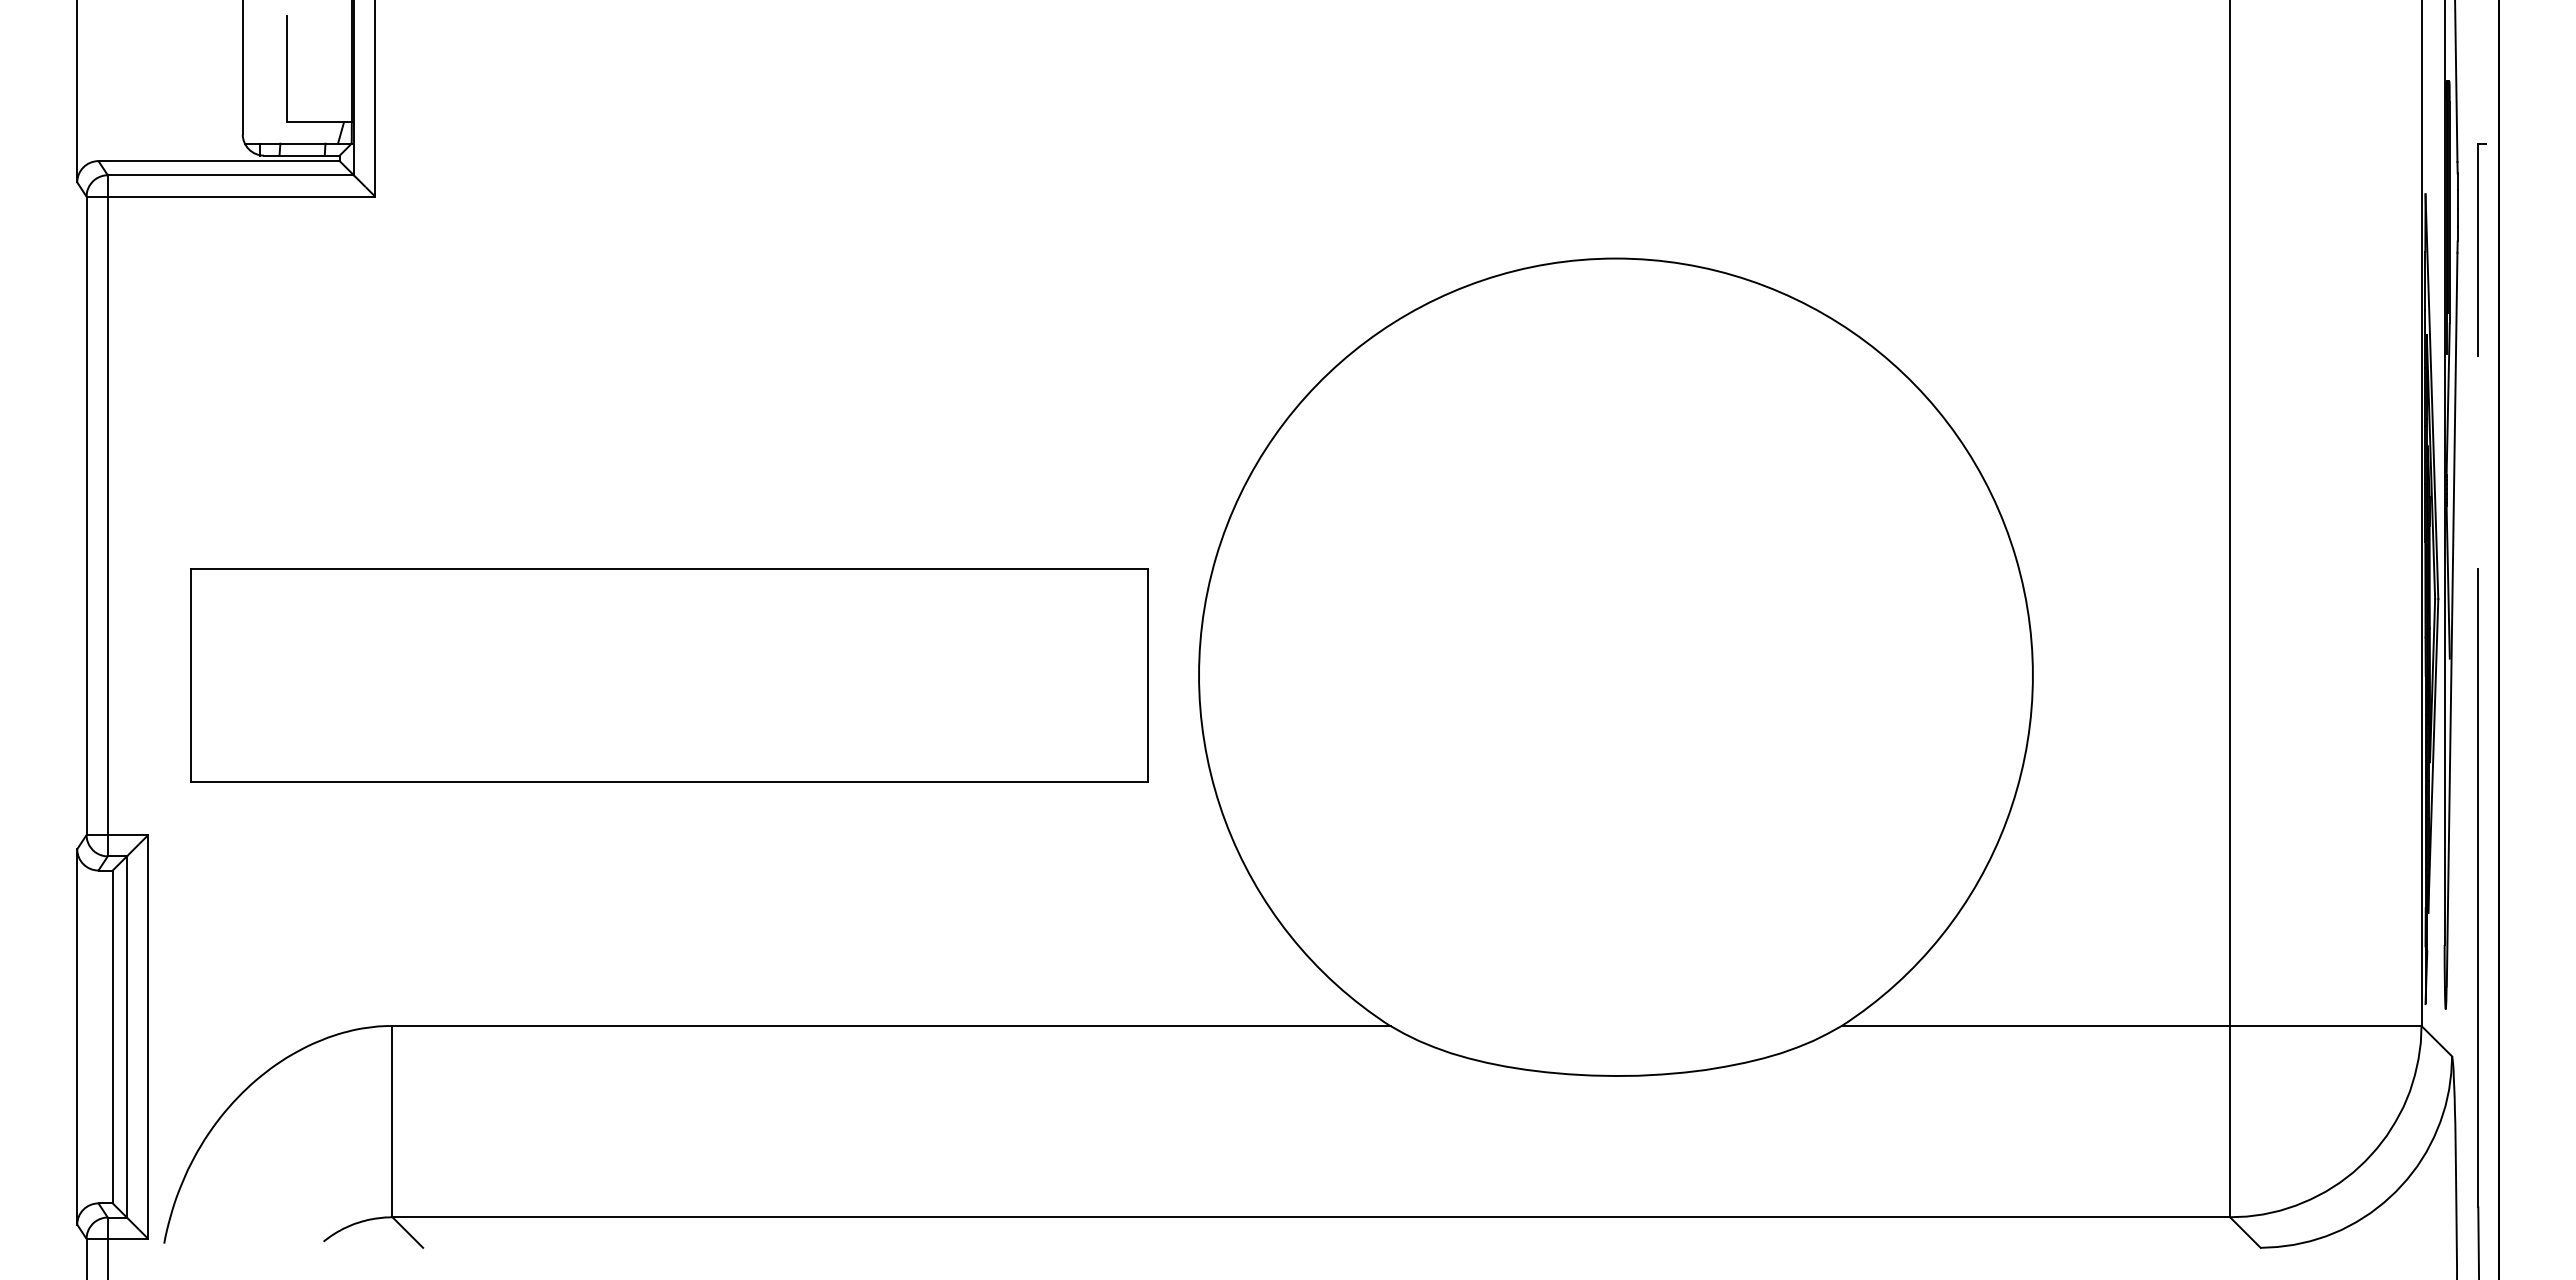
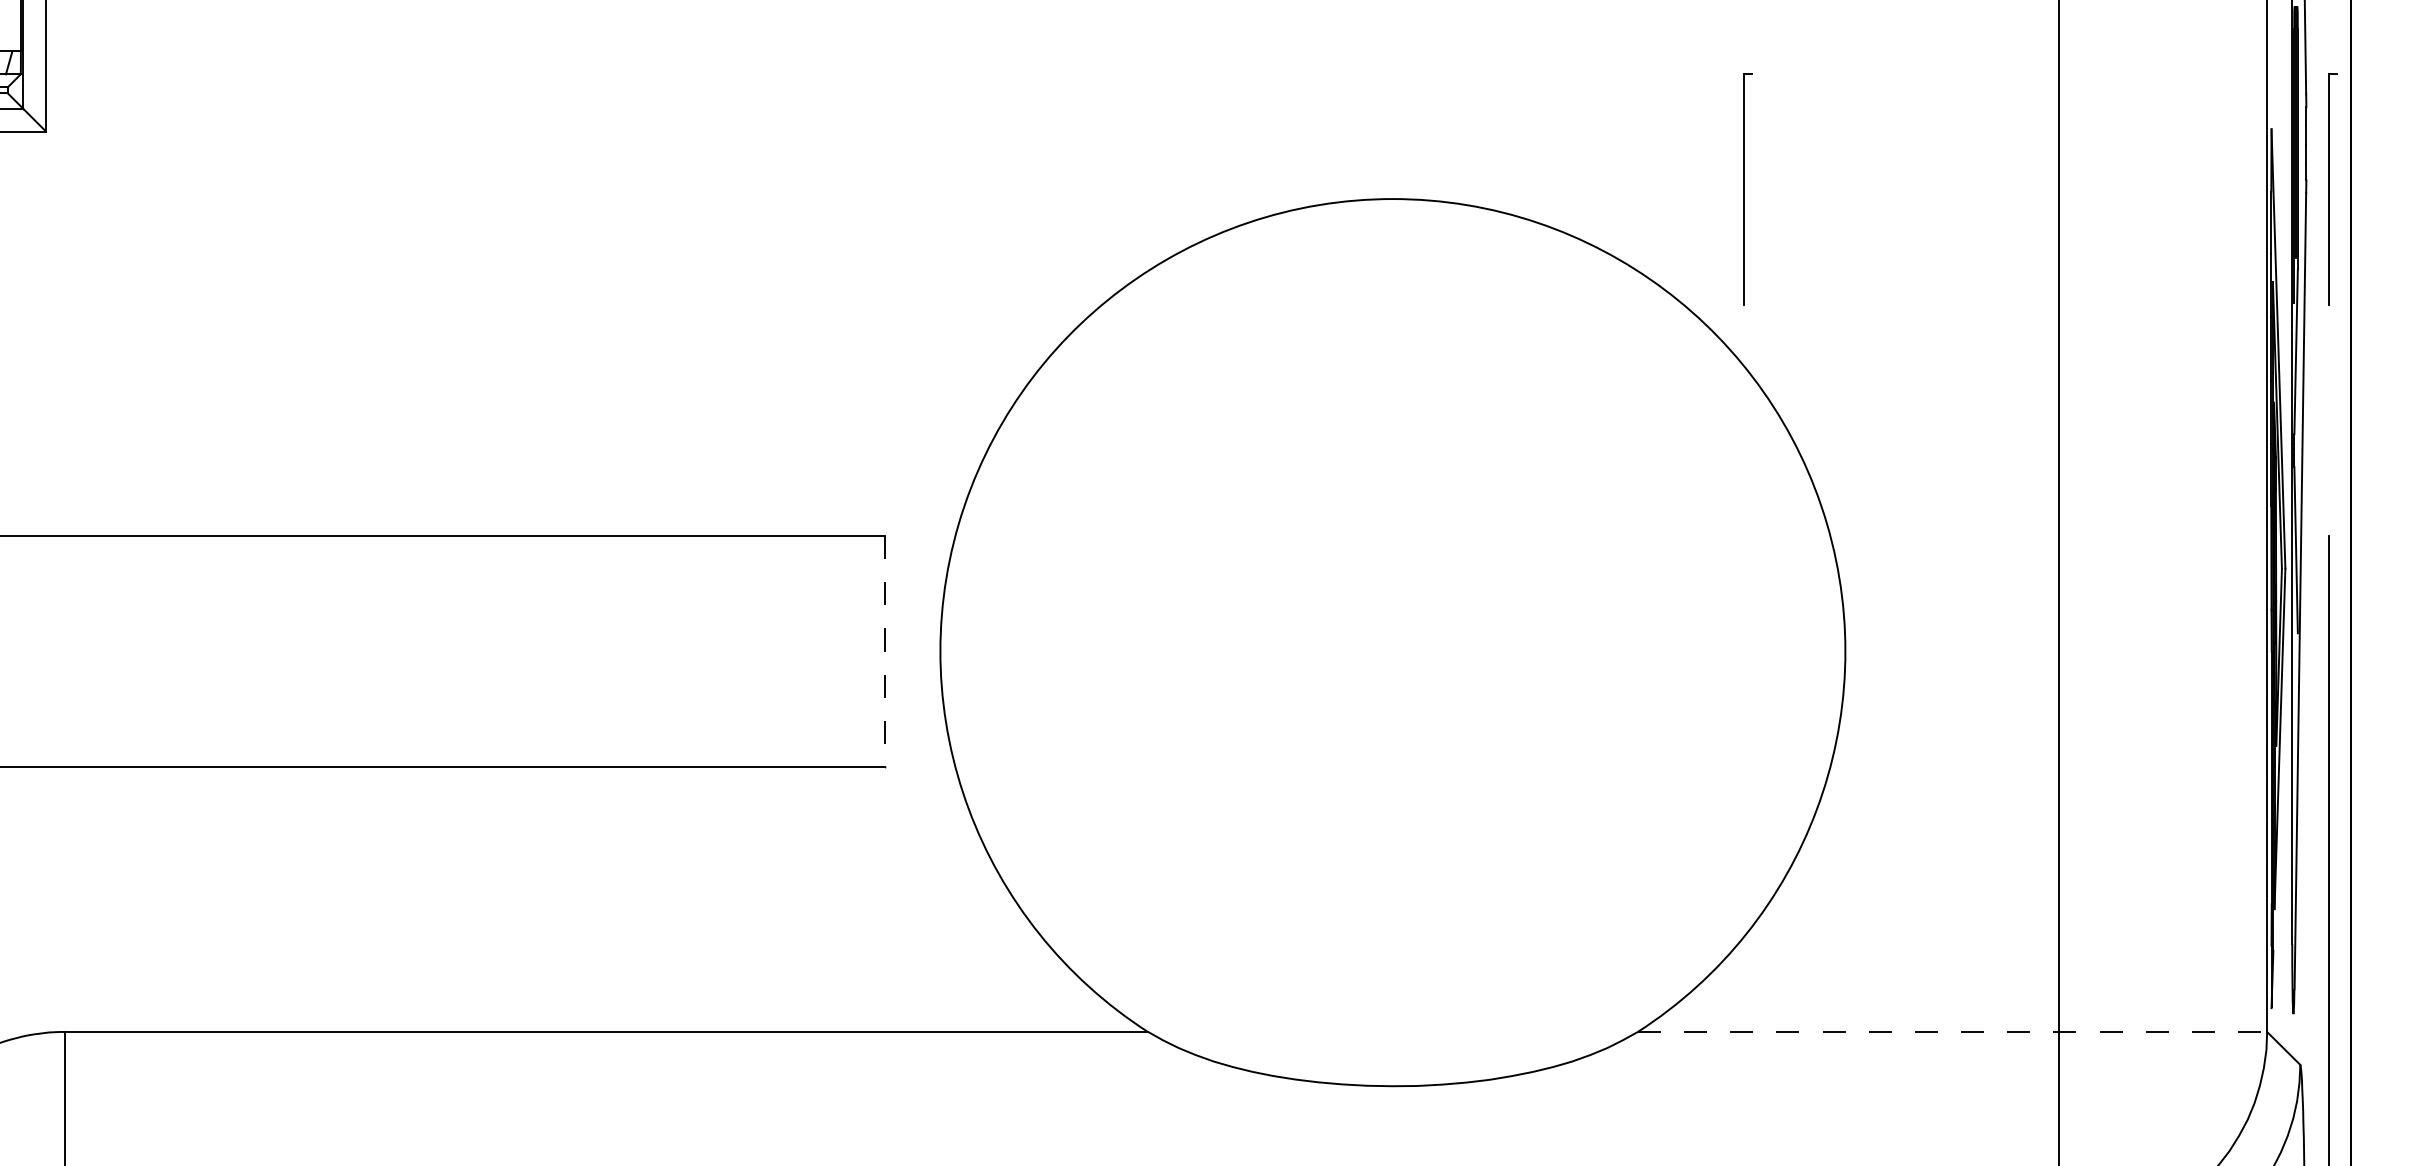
part: (1942, 249) -> (1747, 189), added
line: (1148, 675) -> (885, 651), solid -> dashed
line: (2131, 1026) -> (1952, 1032), solid -> dashed

